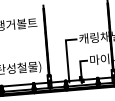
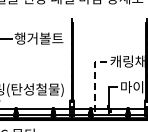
line: (66, 55) -> (94, 79), solid -> dashed

